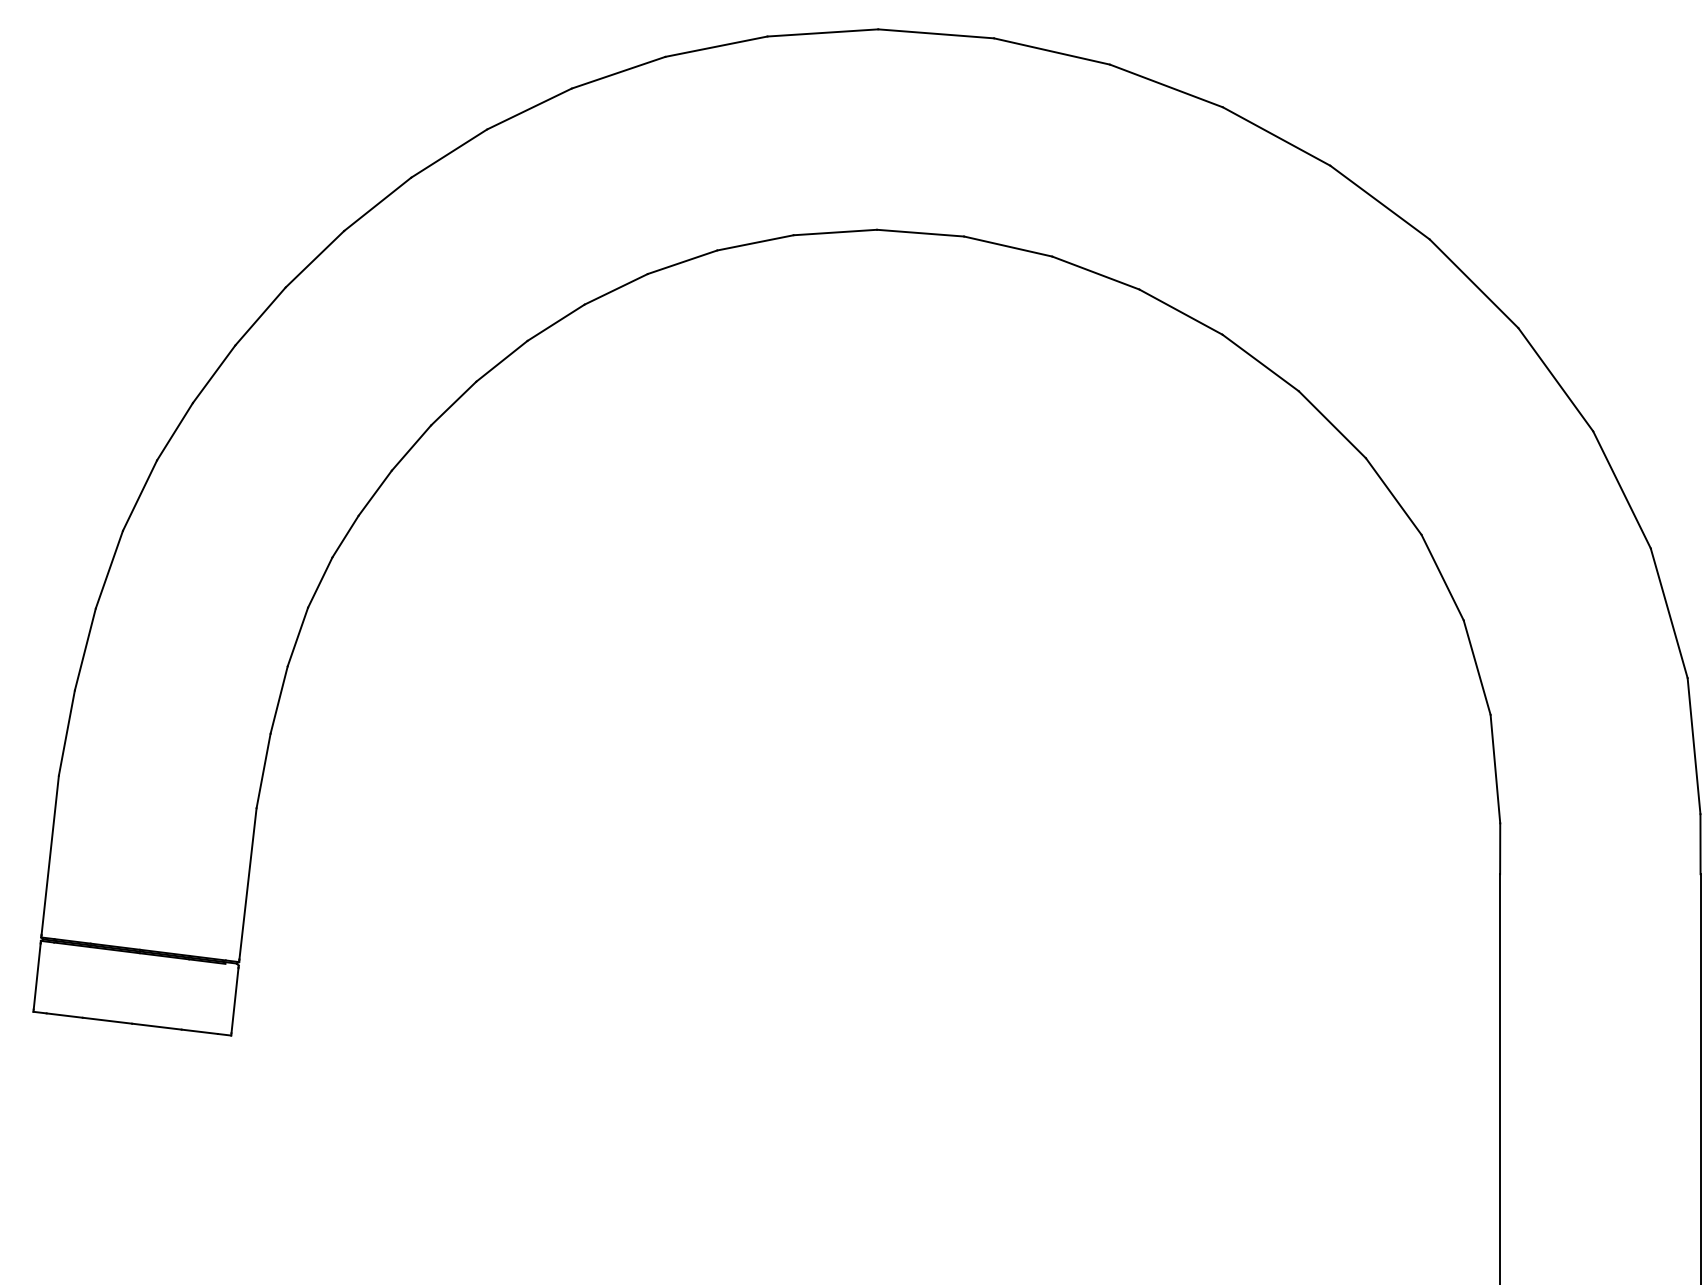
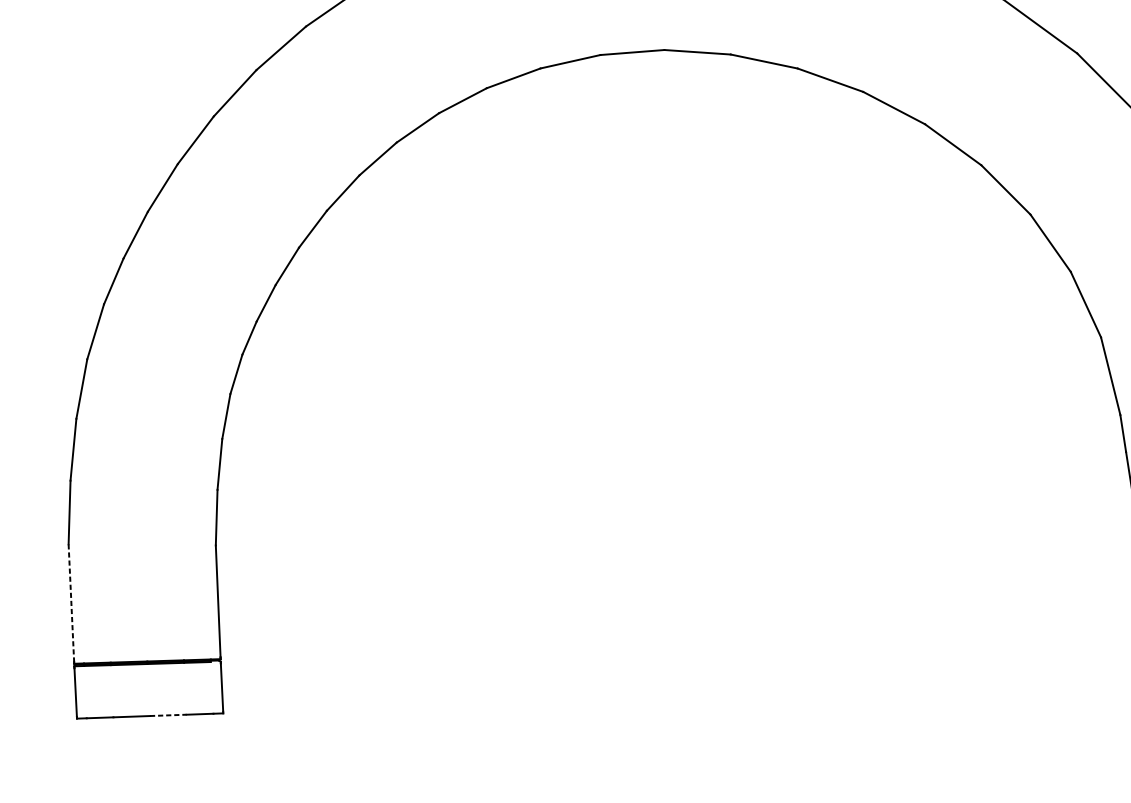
line: (50, 855) -> (71, 603), solid -> dashed
line: (156, 1026) -> (167, 715), solid -> dashed

